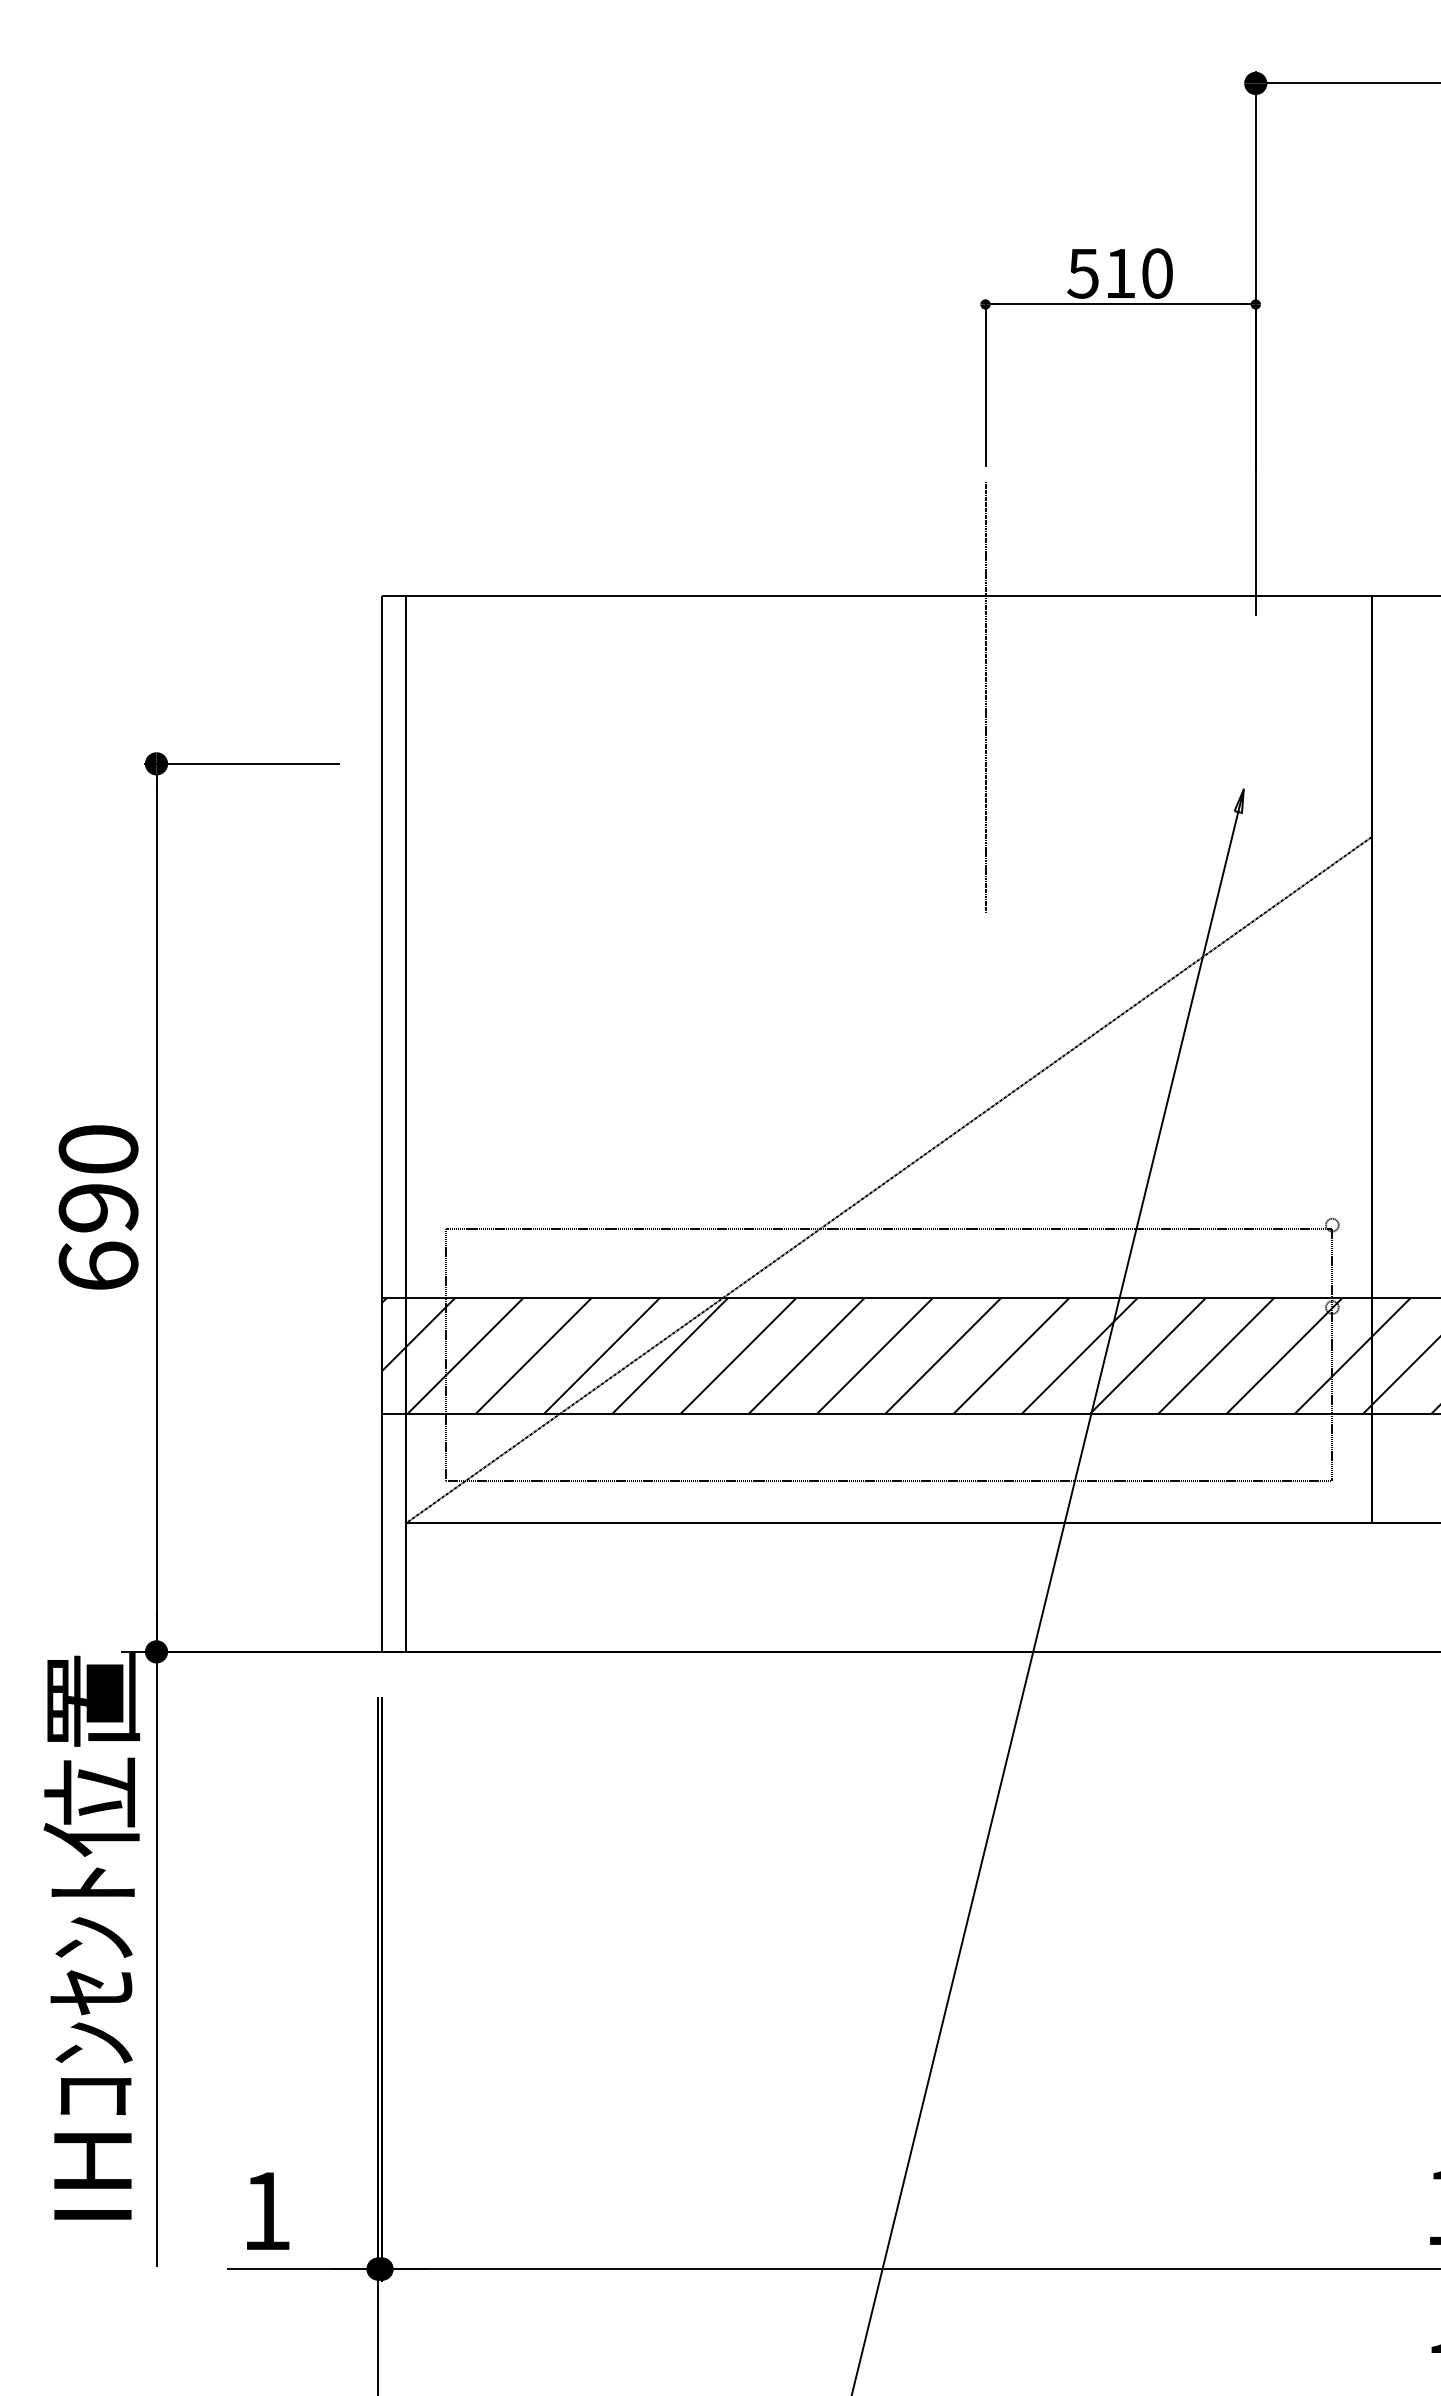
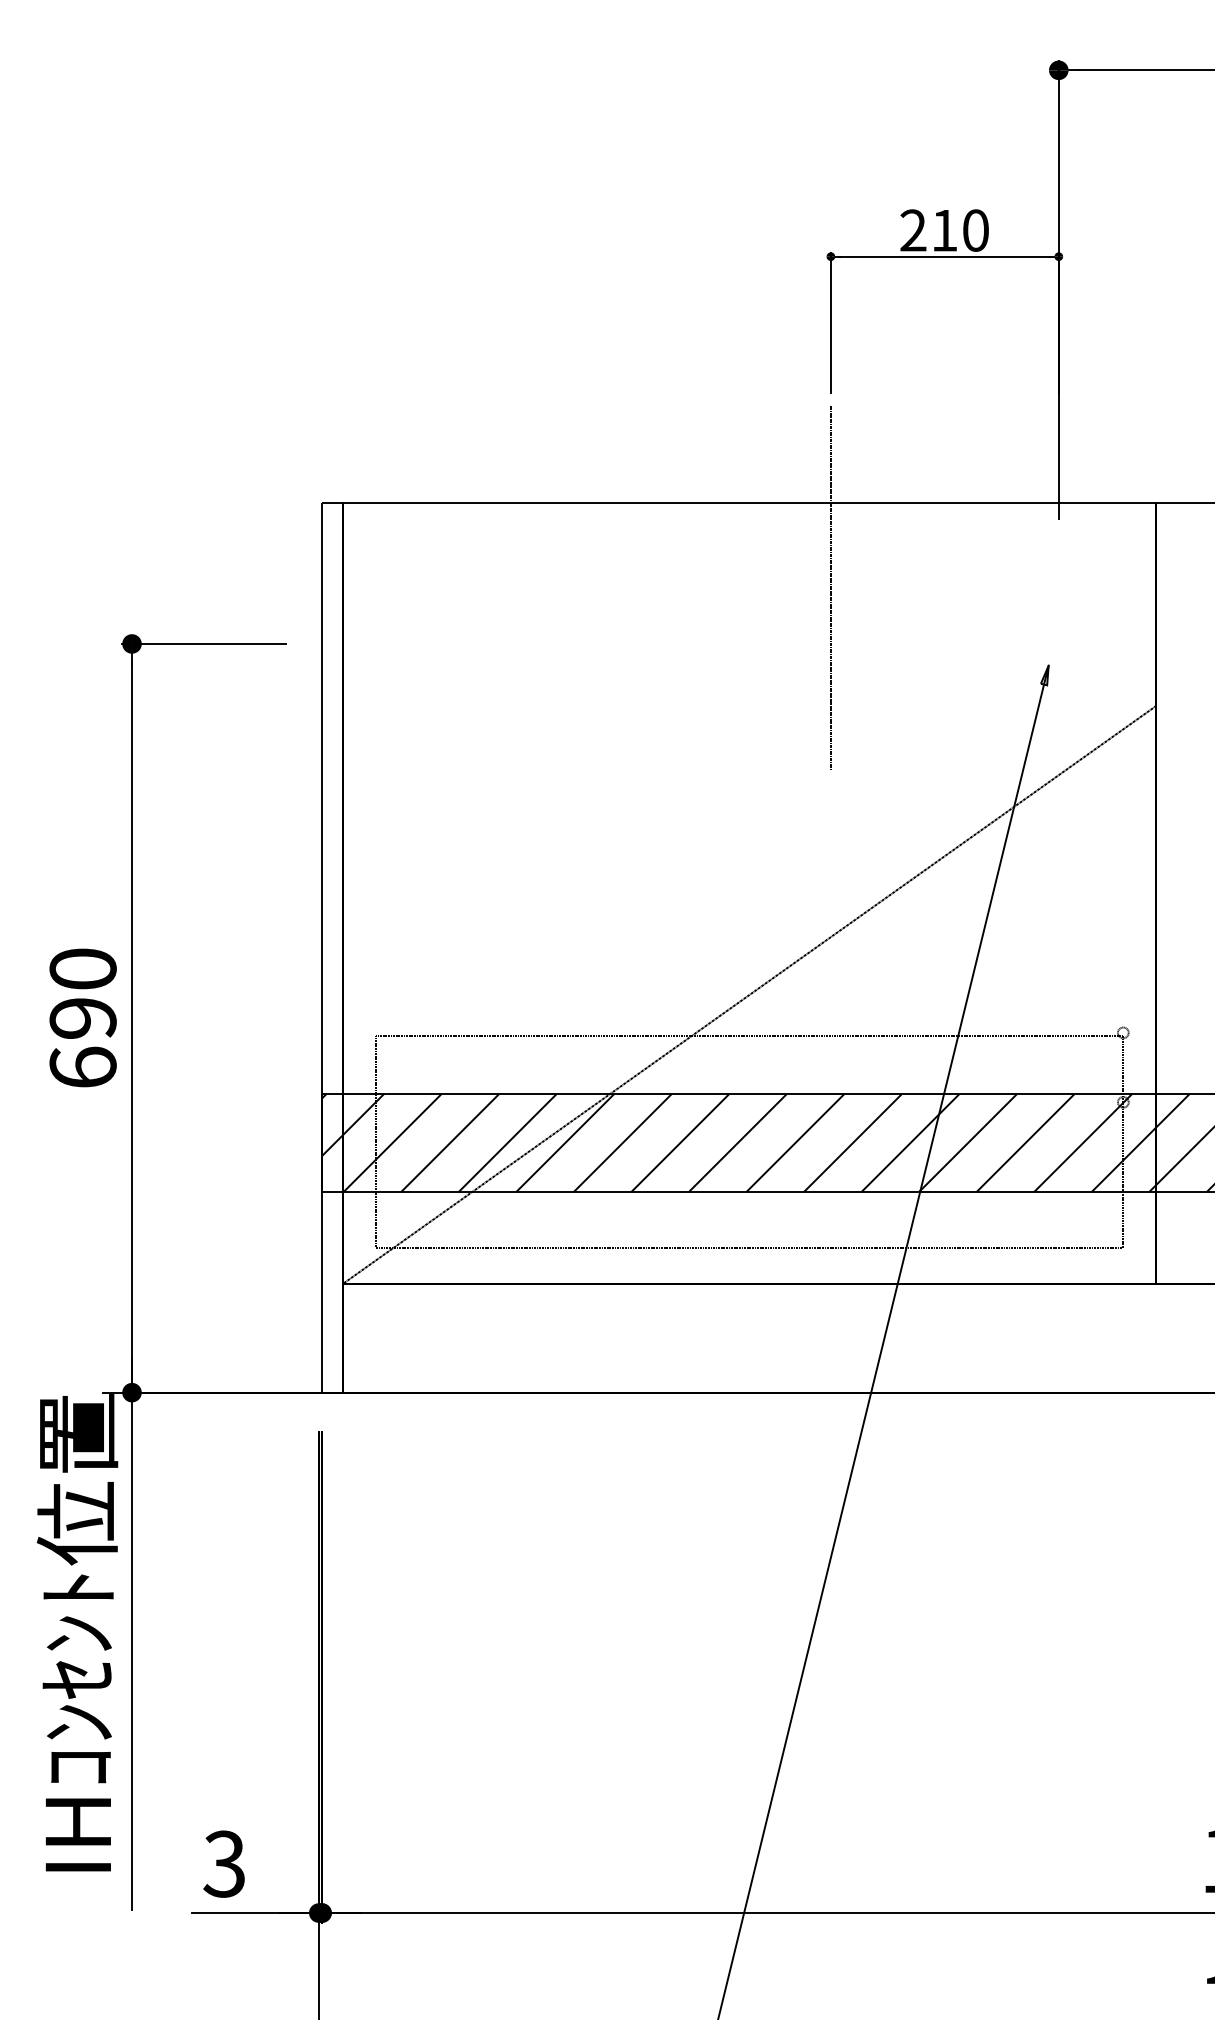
text: (1082, 273) -> (912, 230), 510 -> 210
text: (265, 2211) -> (223, 1864), 1 -> 3

